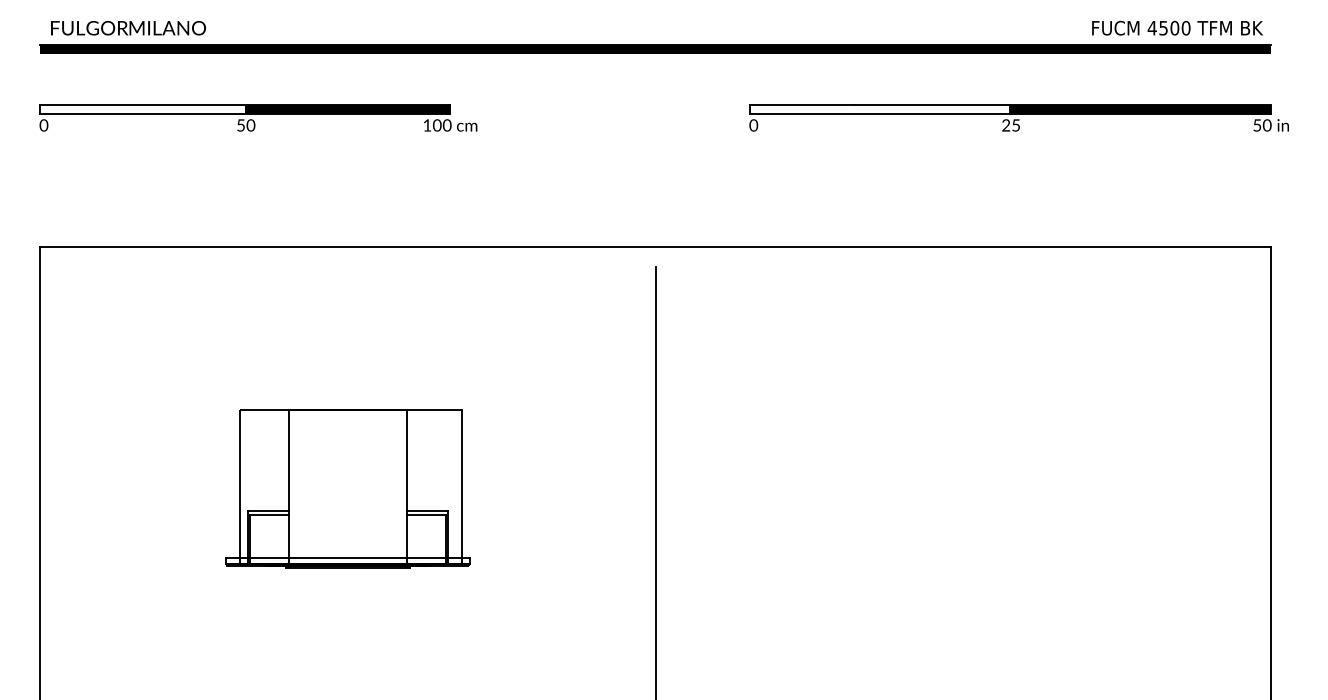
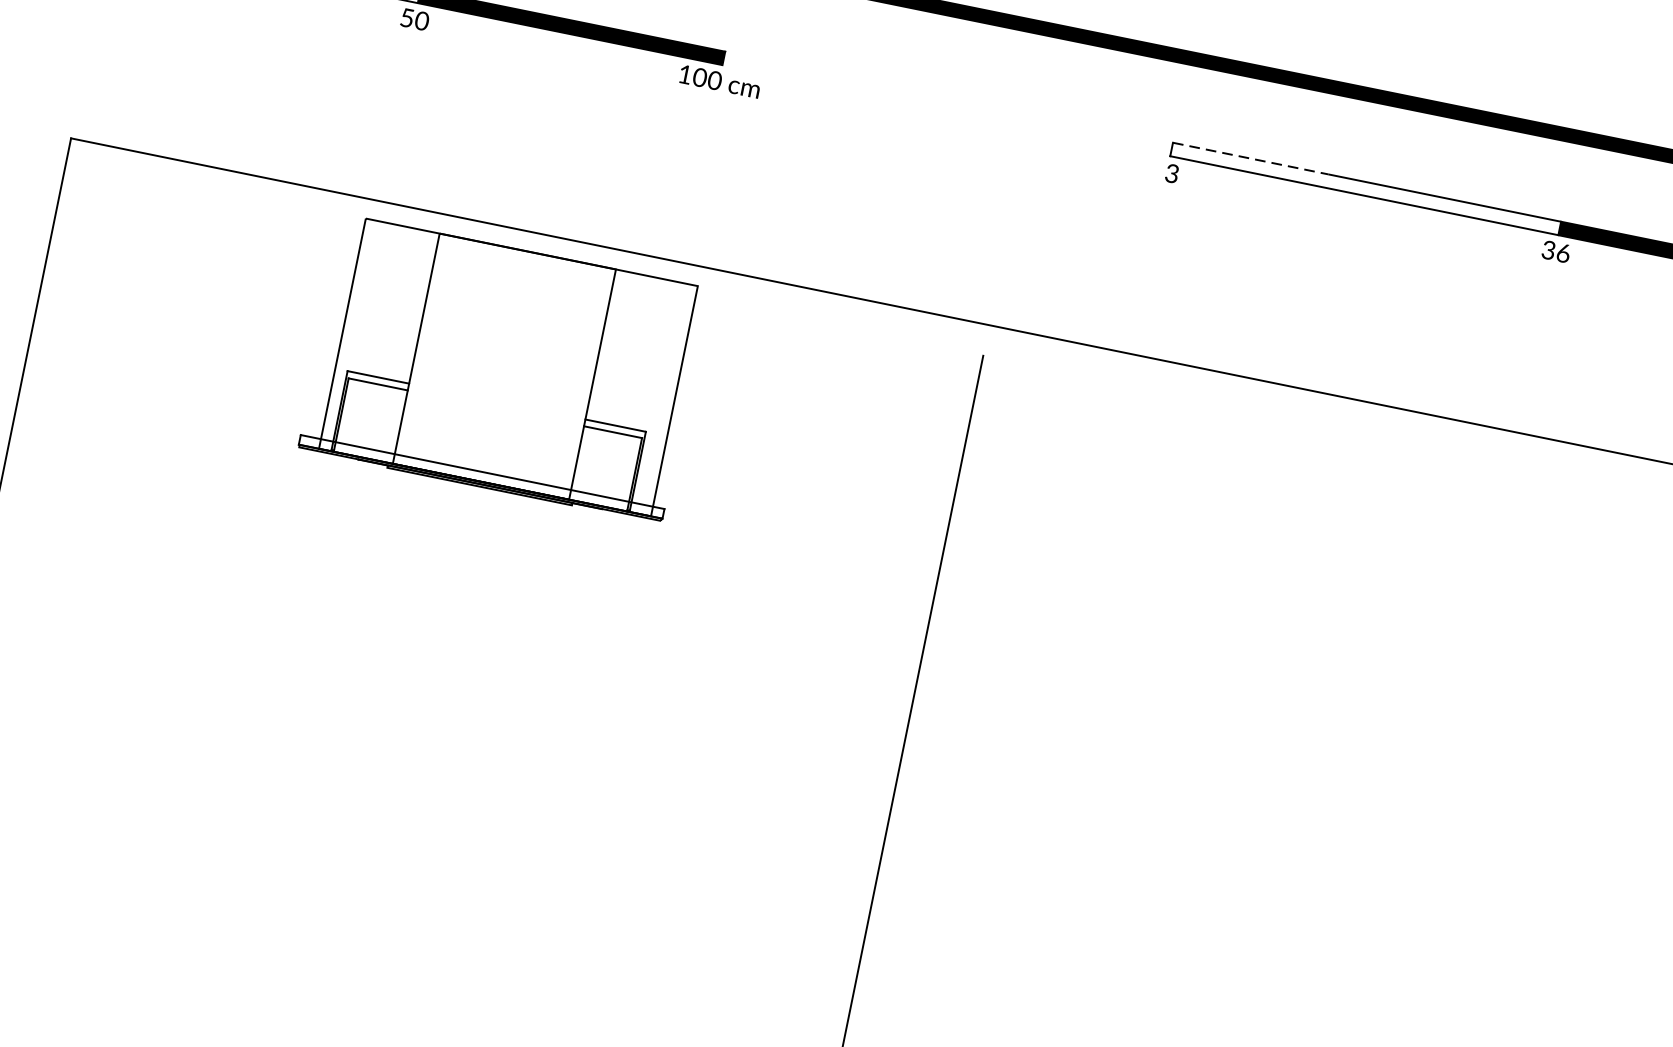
line: (802, 105) -> (1250, 158), solid -> dashed
text: (753, 125) -> (1171, 173), 0 -> 3
text: (1011, 125) -> (1556, 251), 25 -> 36
part: (347, 488) -> (502, 368), moved

